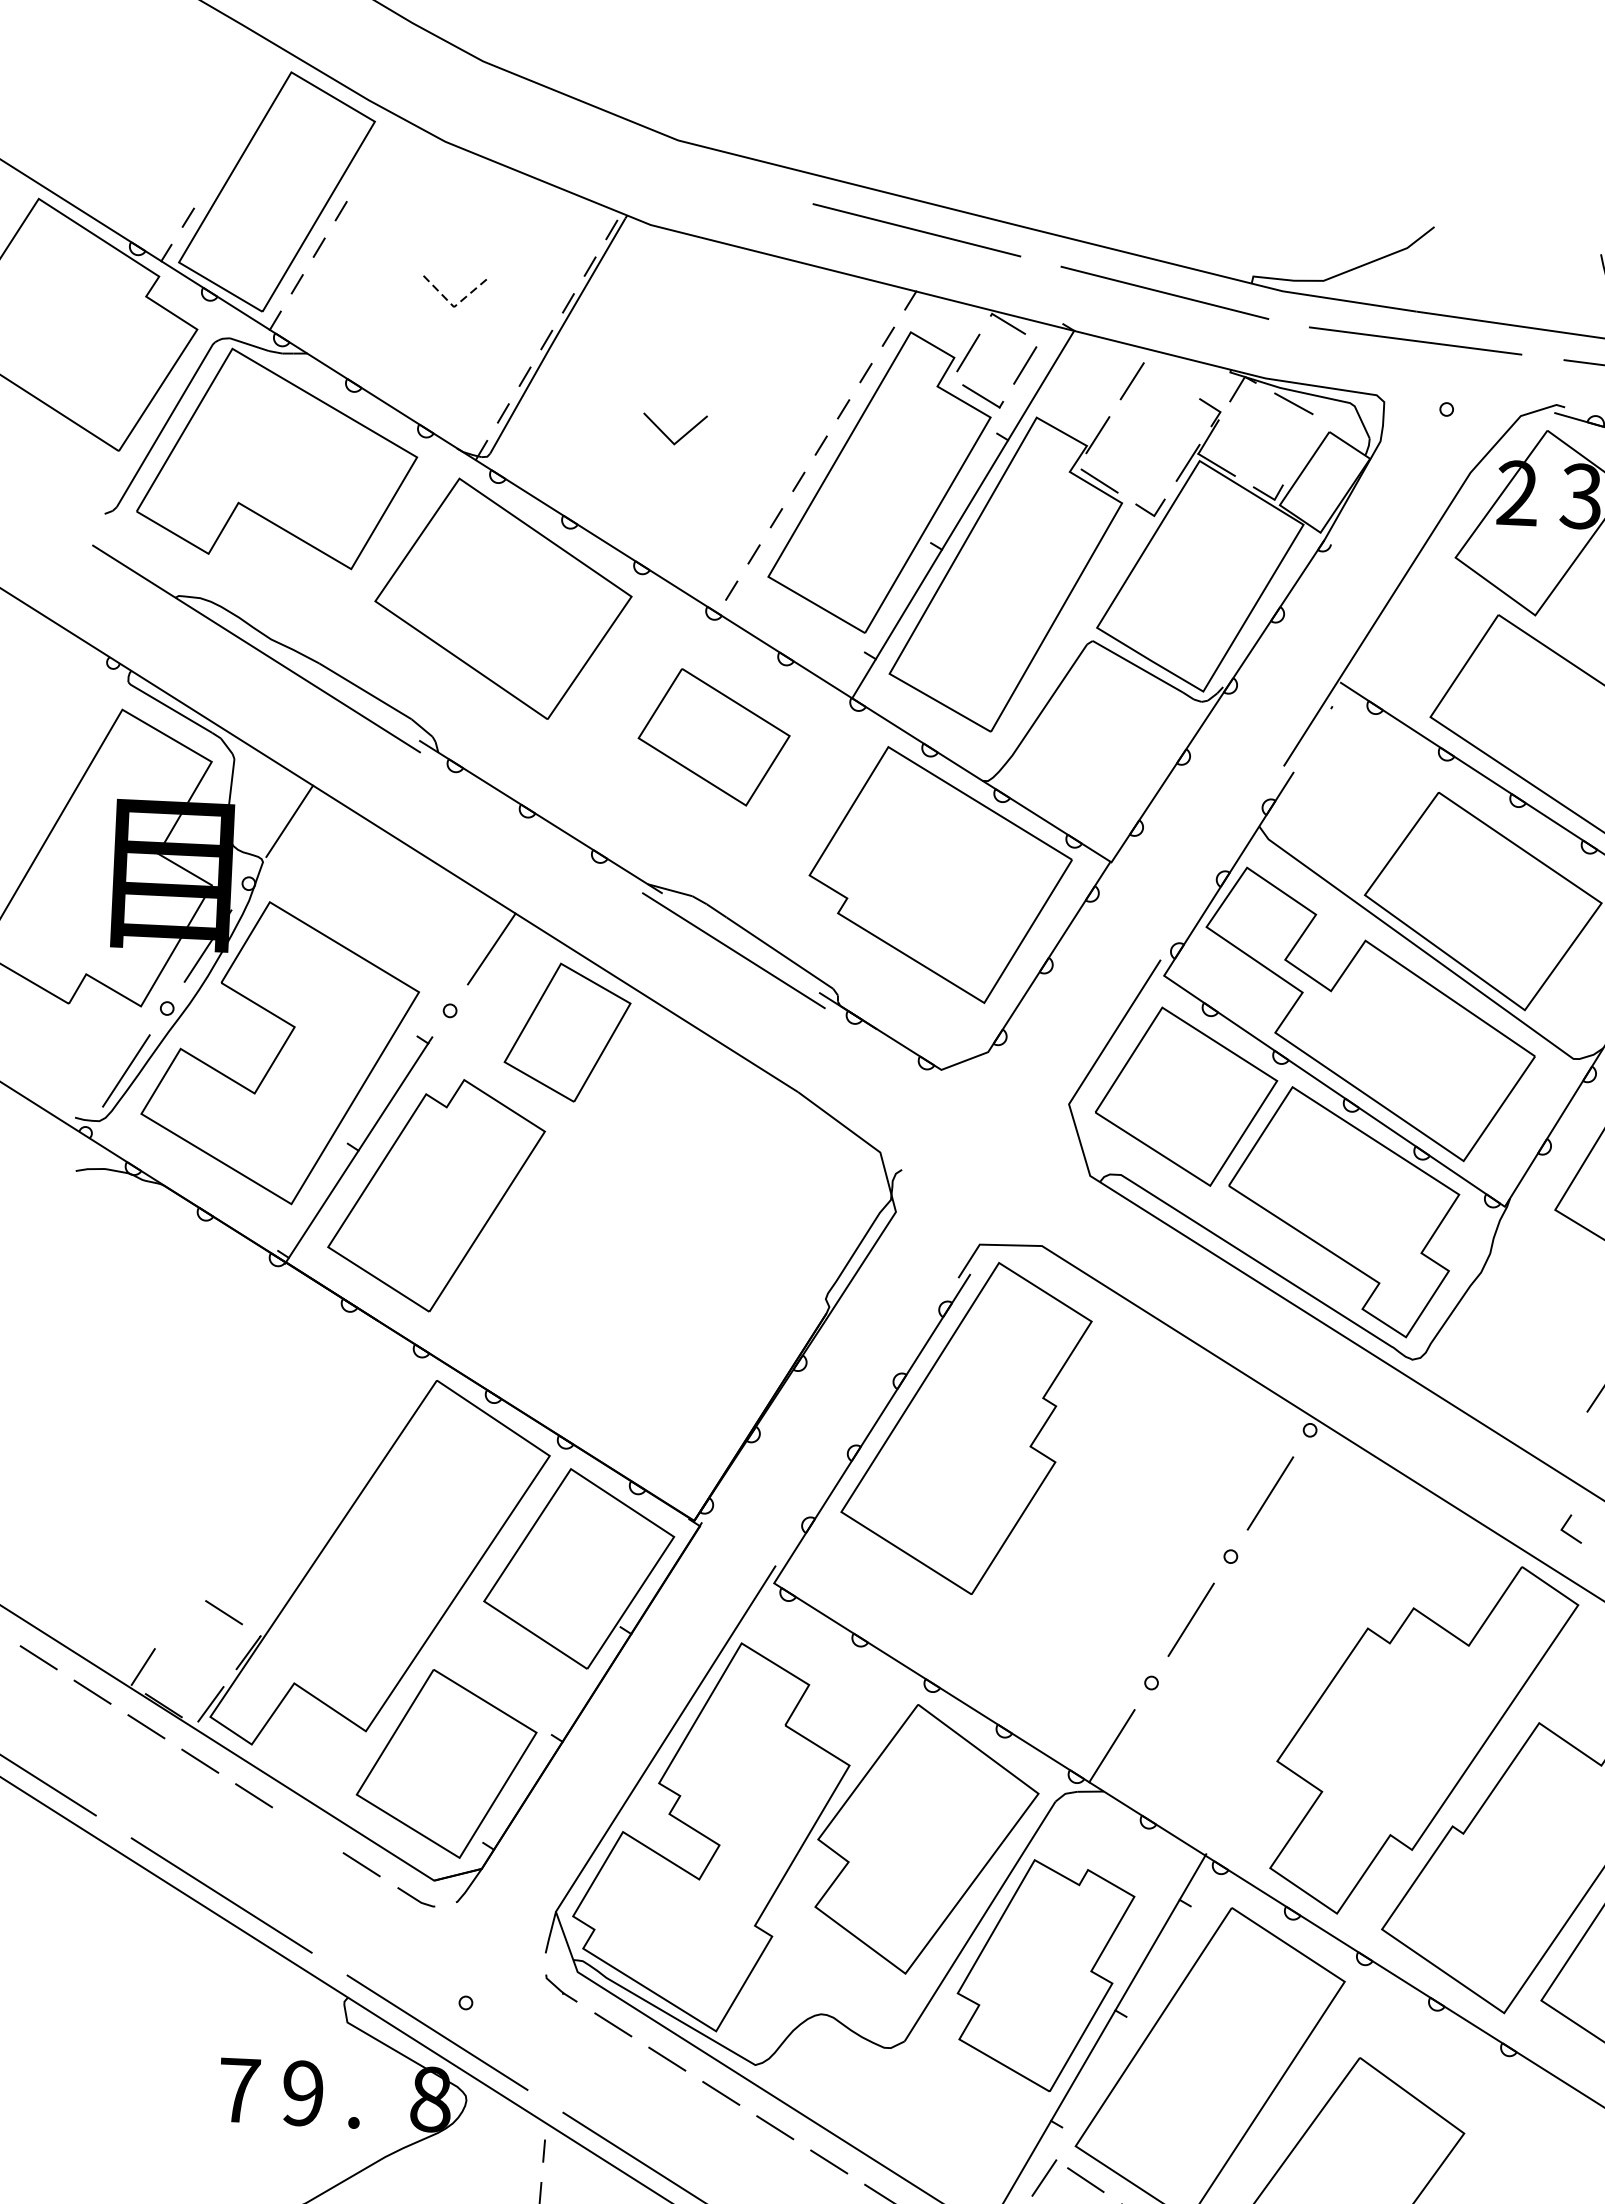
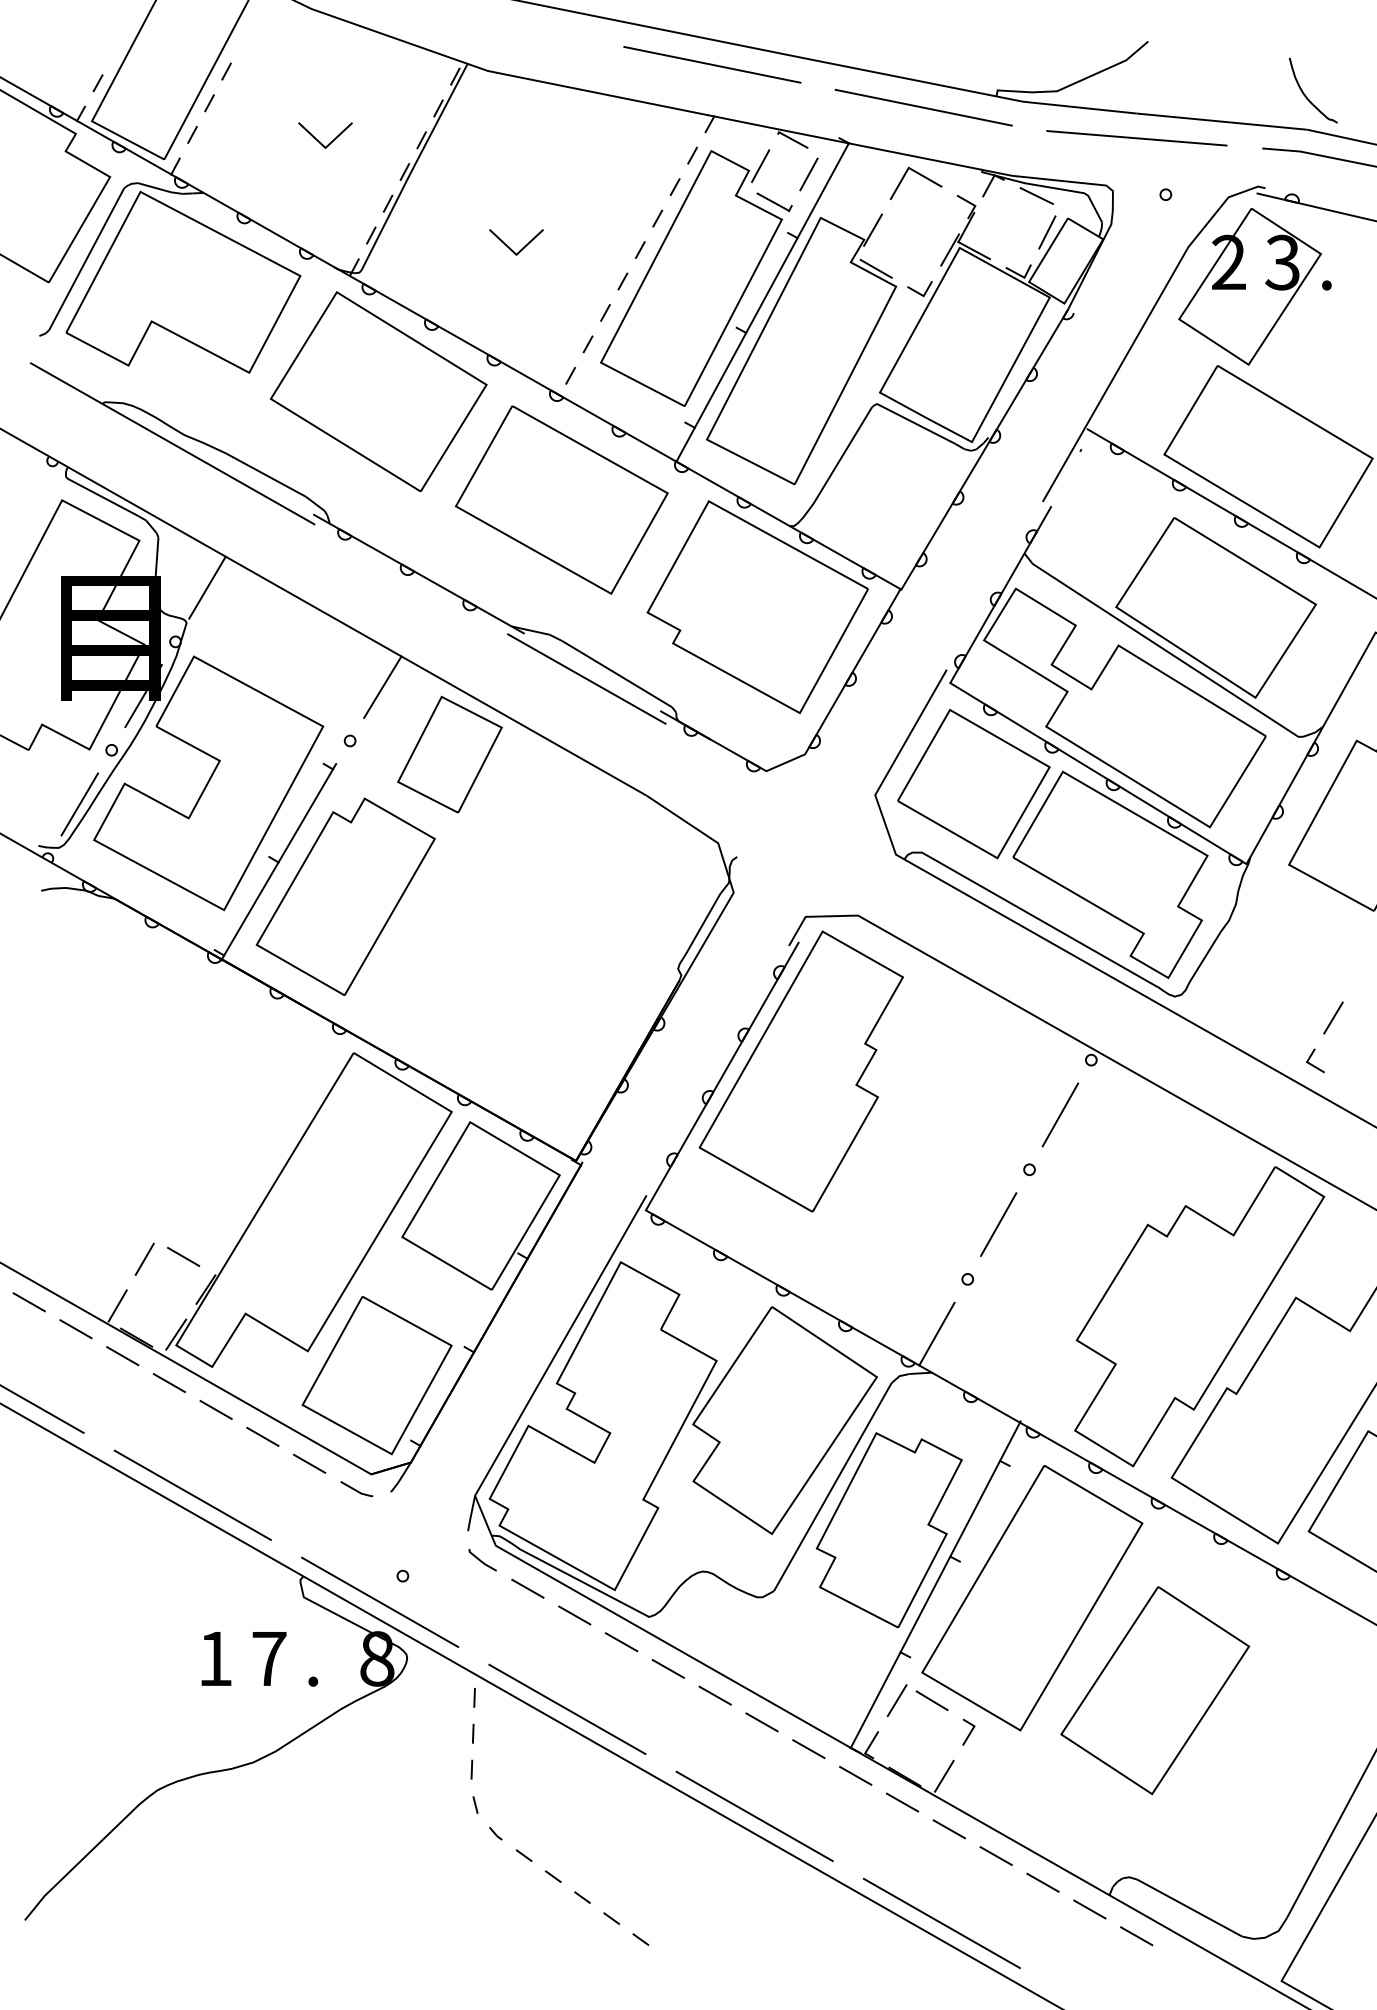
line: (454, 306) -> (325, 147), dashed -> solid
line: (1163, 375) -> (925, 177), added
line: (1304, 447) -> (1047, 232), added
part: (713, 736) -> (561, 499), size x1.67
line: (1569, 1533) -> (1313, 1064), moved
line: (177, 1612) -> (144, 1258), added
line: (307, 1829) -> (262, 1436), added
text: (239, 2090) -> (215, 1658), 7 -> 1
text: (303, 2093) -> (269, 1658), 9 -> 7

